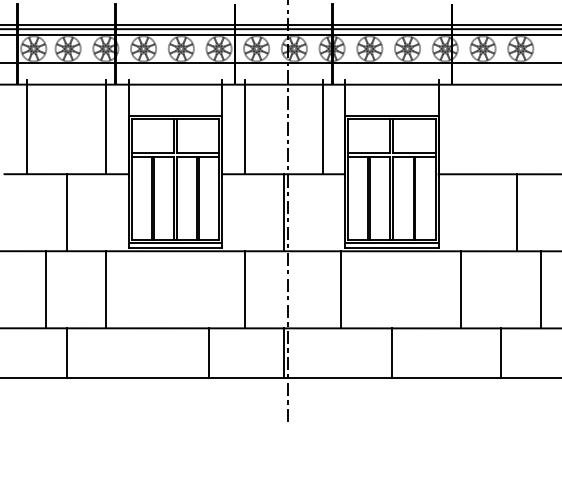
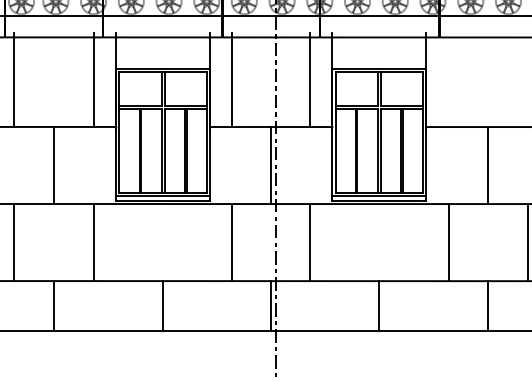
line: (516, 212) -> (488, 165), moved
line: (45, 289) -> (14, 242), moved
line: (340, 289) -> (310, 242), moved
line: (208, 352) -> (163, 305), moved

